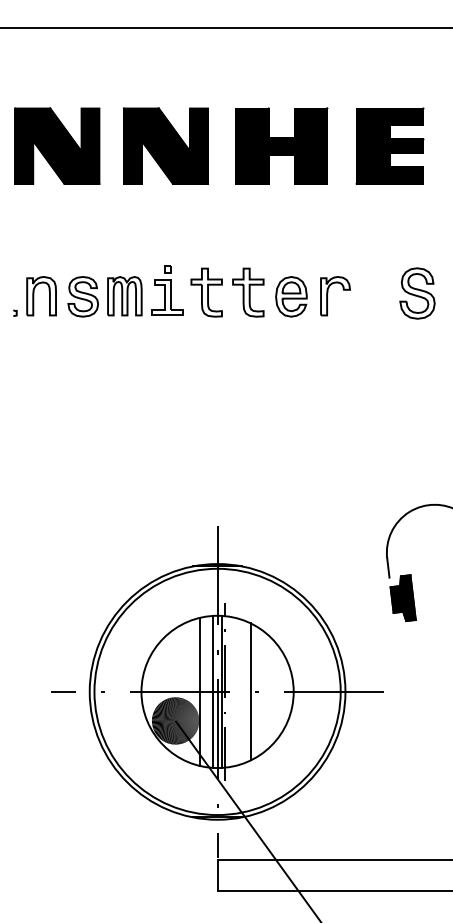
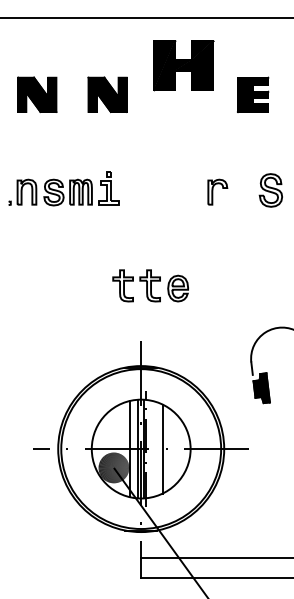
part: (57, 145) -> (37, 94), size x0.7
part: (165, 145) -> (107, 94), size x0.7
part: (281, 145) -> (183, 65), moved
part: (389, 145) -> (252, 94), size x0.7
part: (248, 292) -> (150, 285), moved

